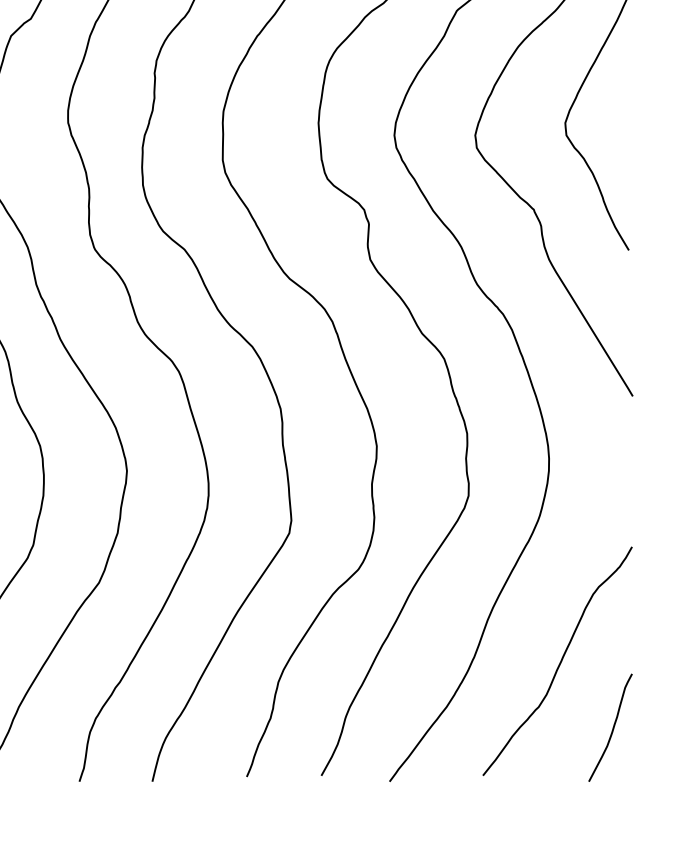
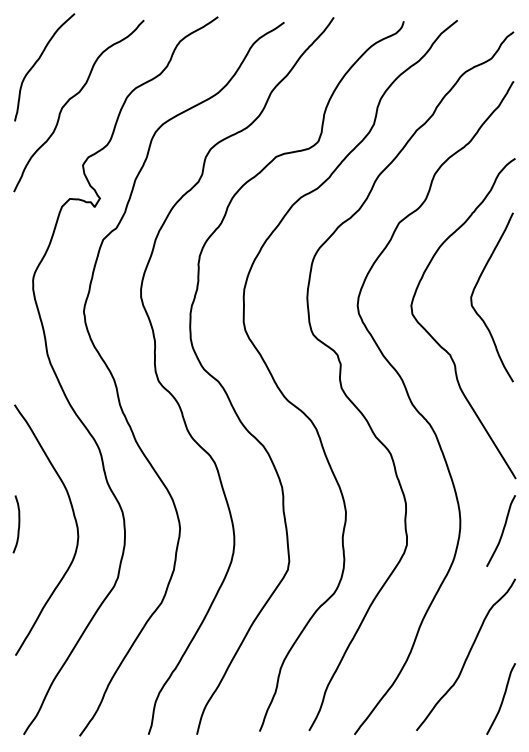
curve: (612, 473) -> (502, 530), added

